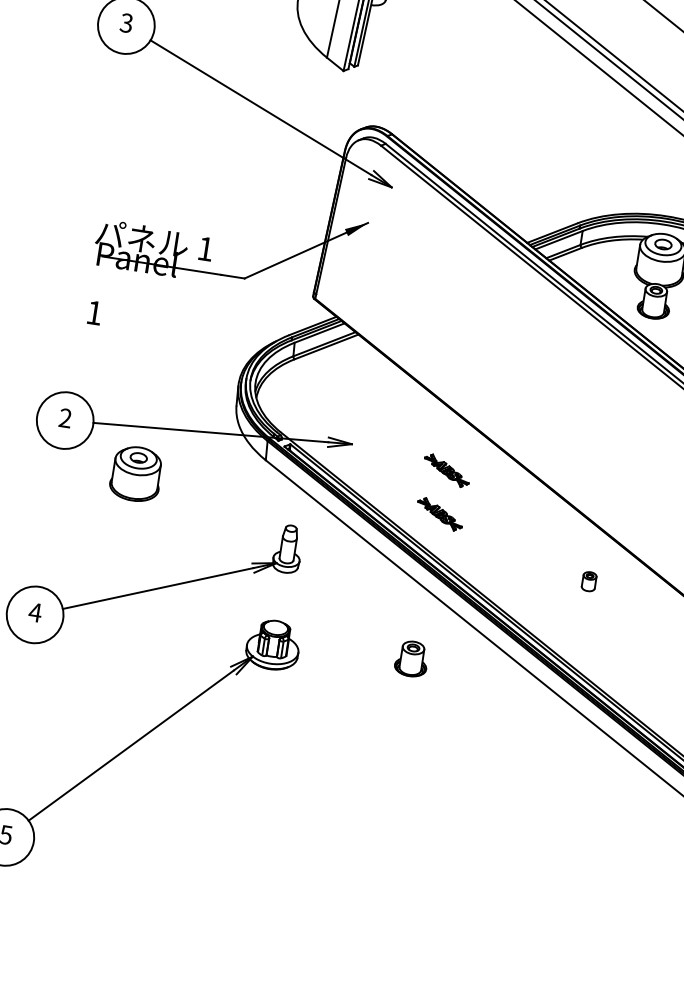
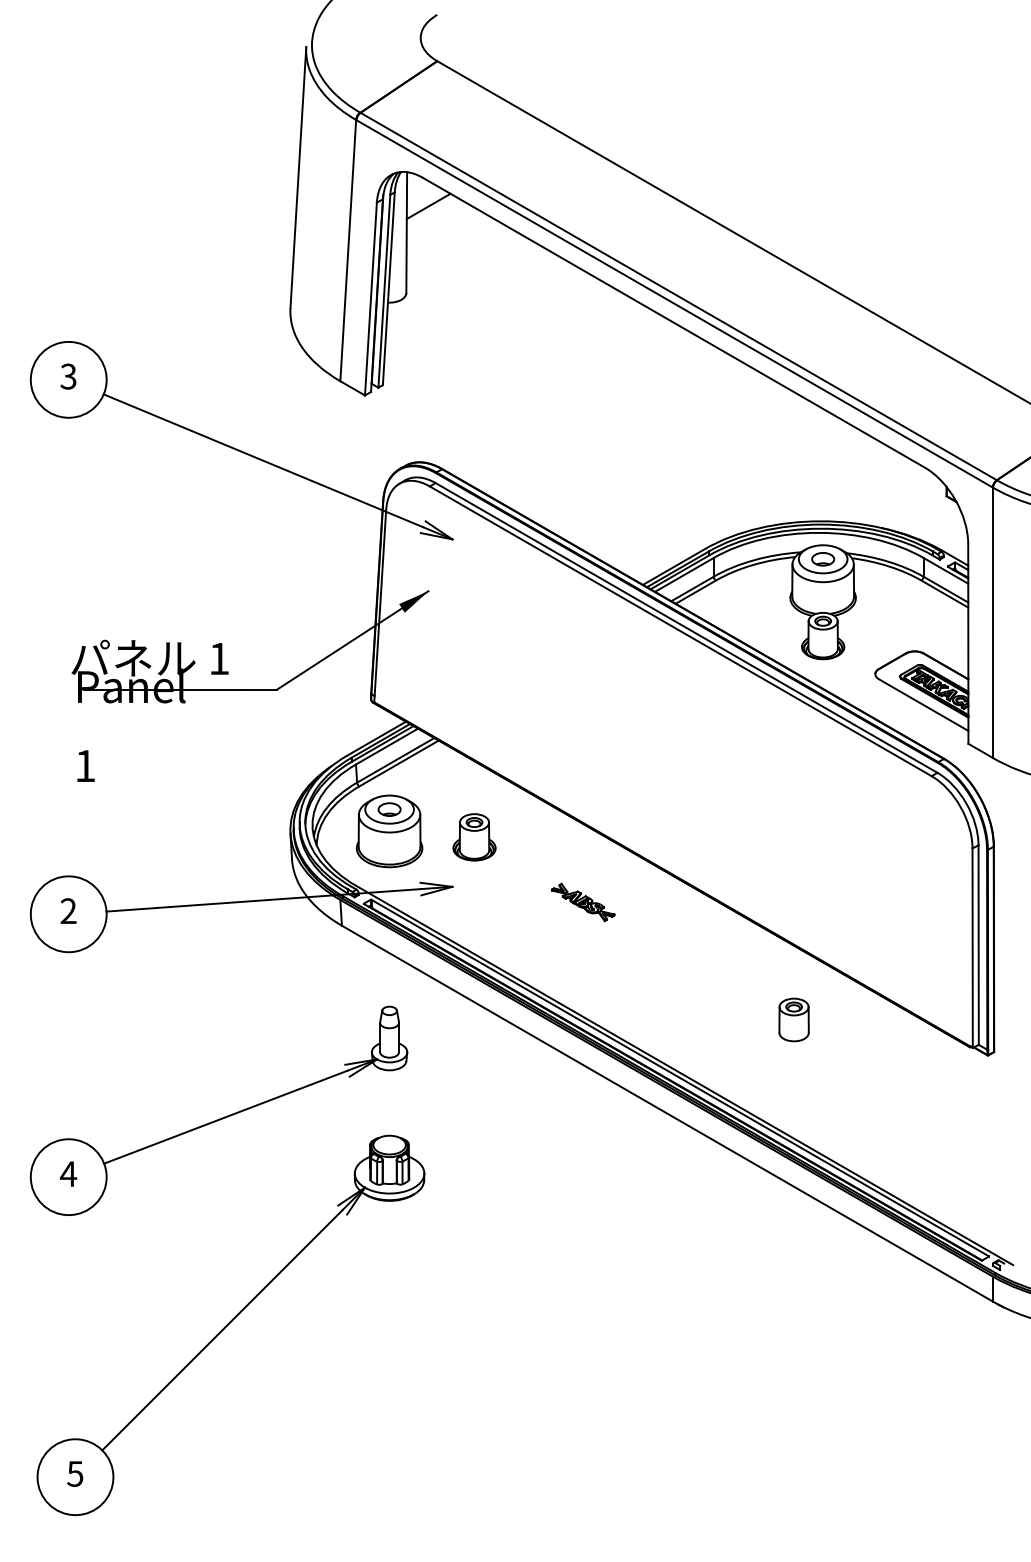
part: (136, 474) -> (389, 831), moved
part: (439, 514) -> (582, 961), removed
part: (588, 581) -> (793, 1019), size x1.67
part: (411, 659) -> (474, 837), moved

